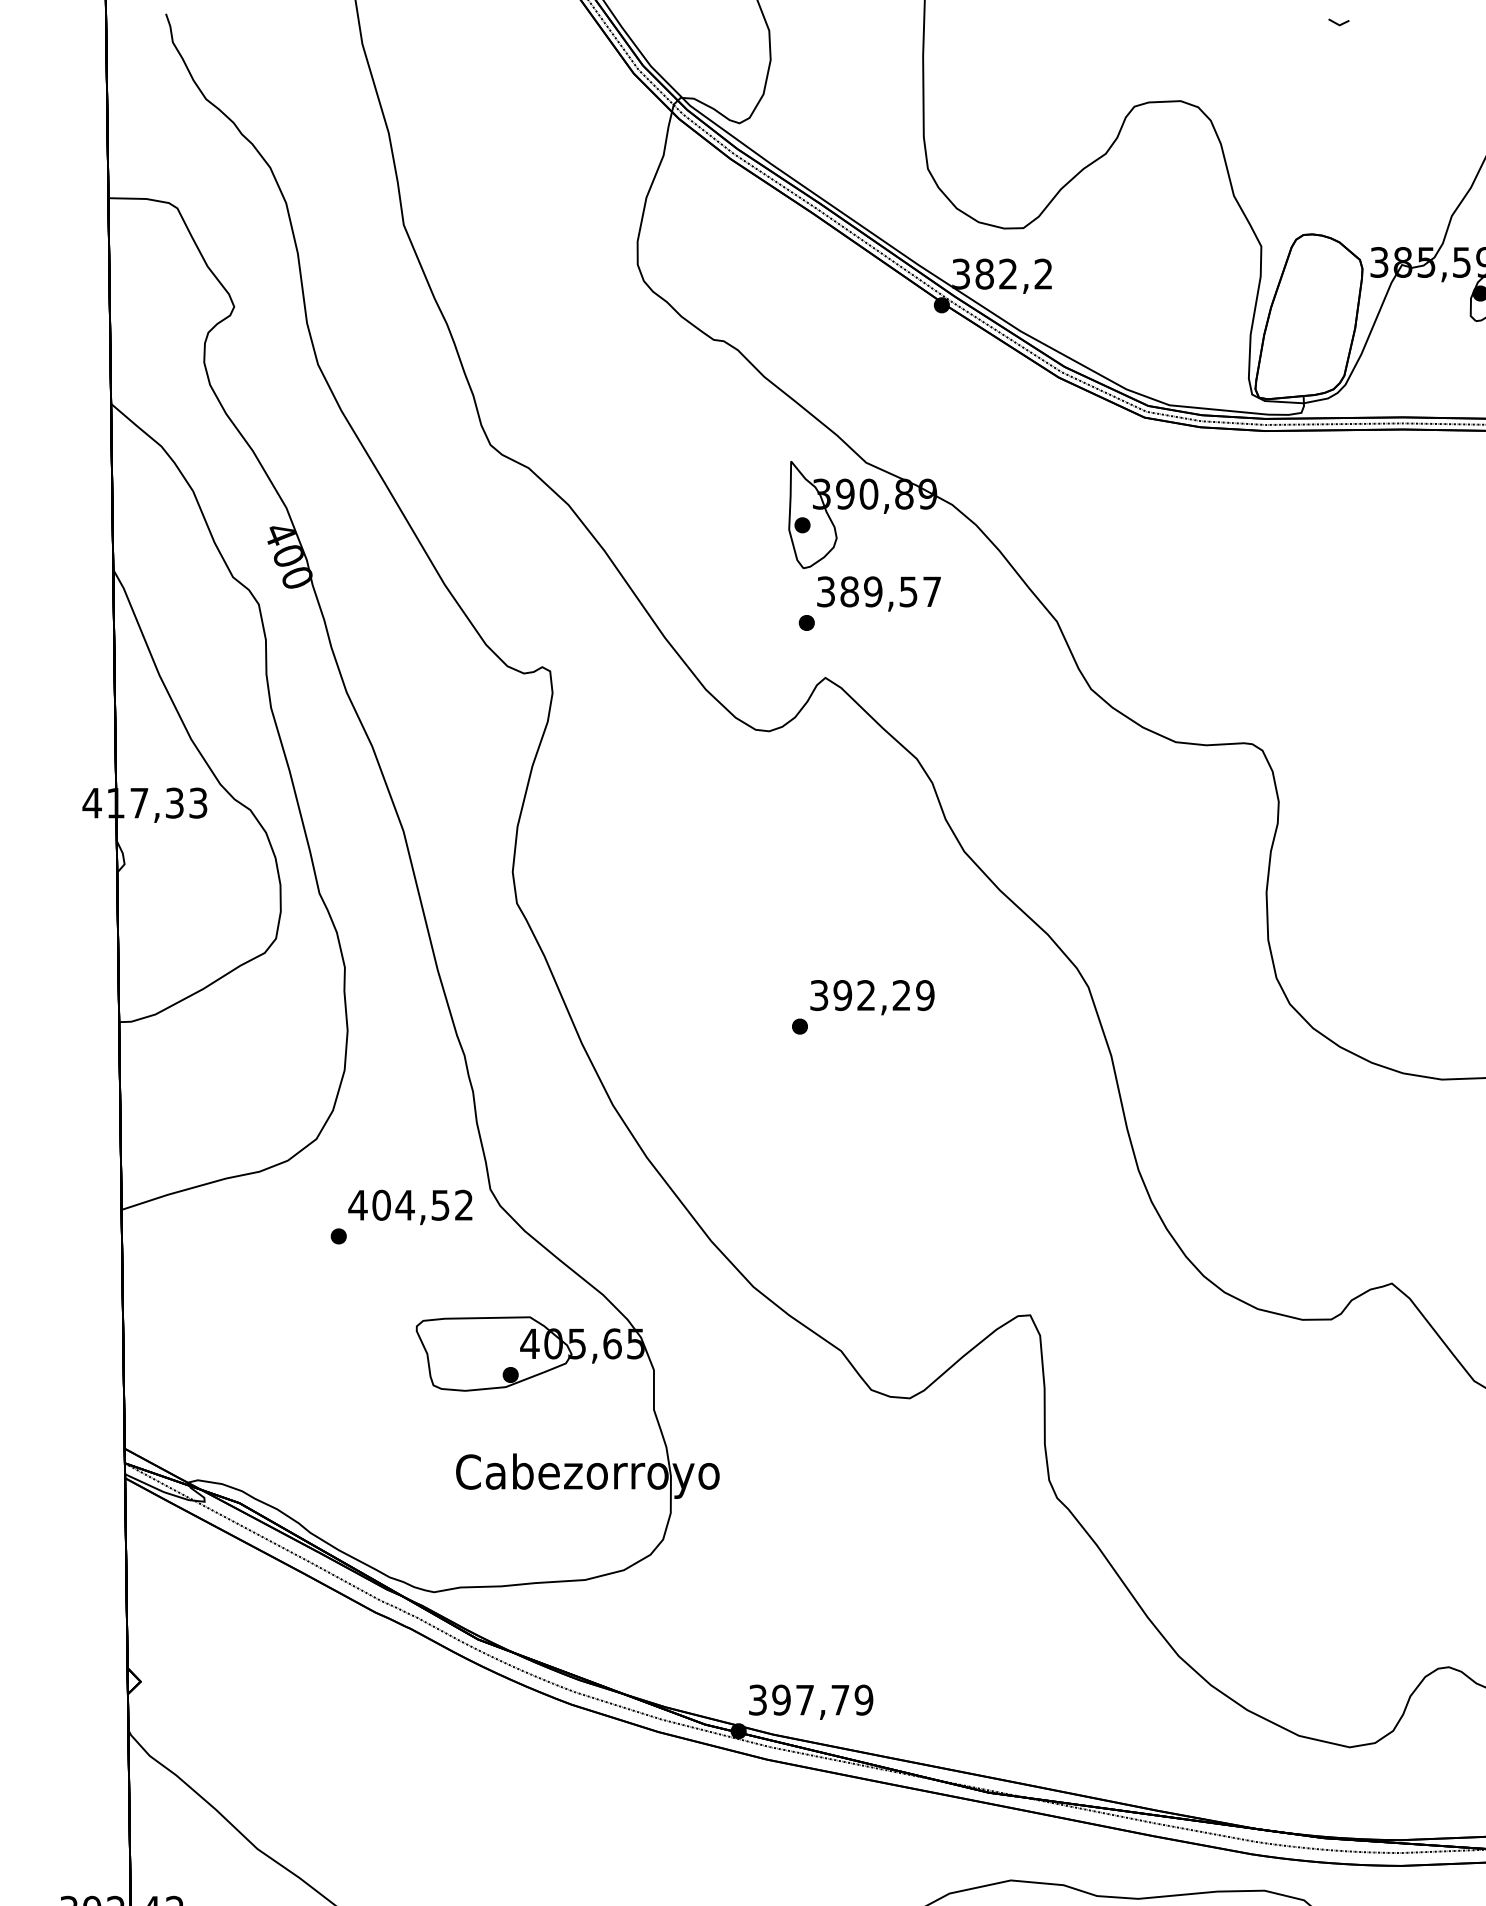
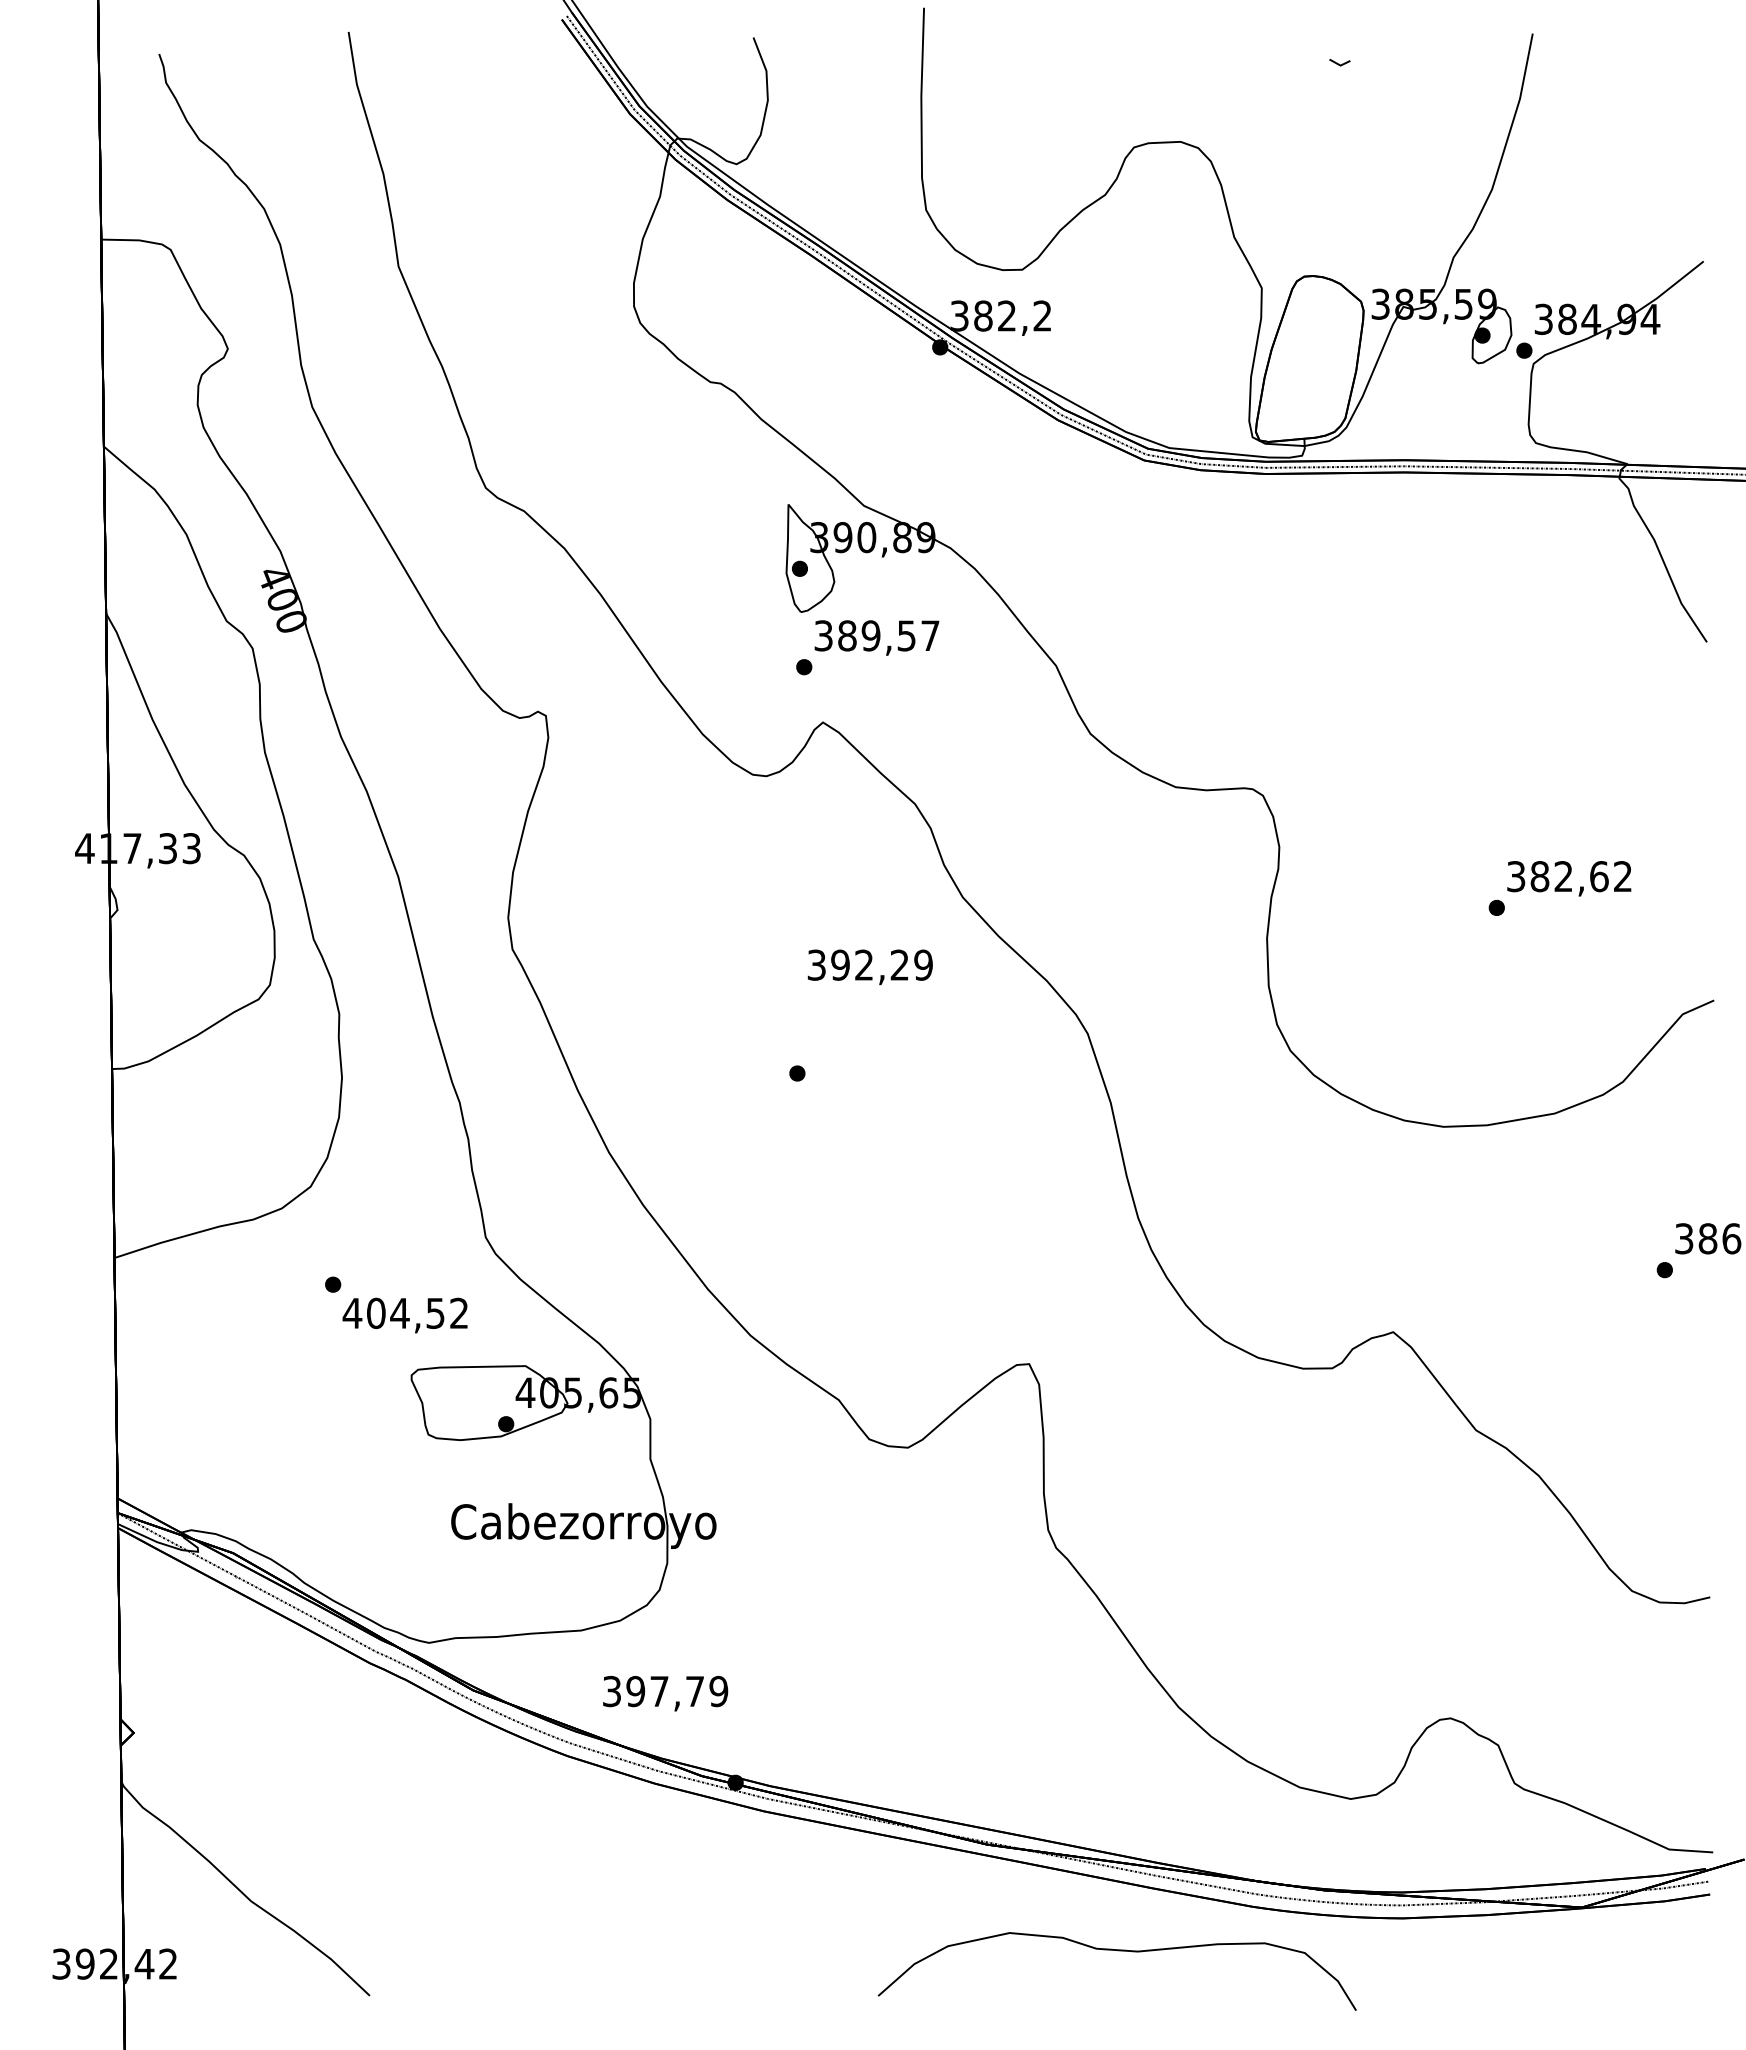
text: (871, 997) -> (869, 967), moved
text: (409, 1207) -> (404, 1315), moved
text: (811, 1702) -> (665, 1693), moved

